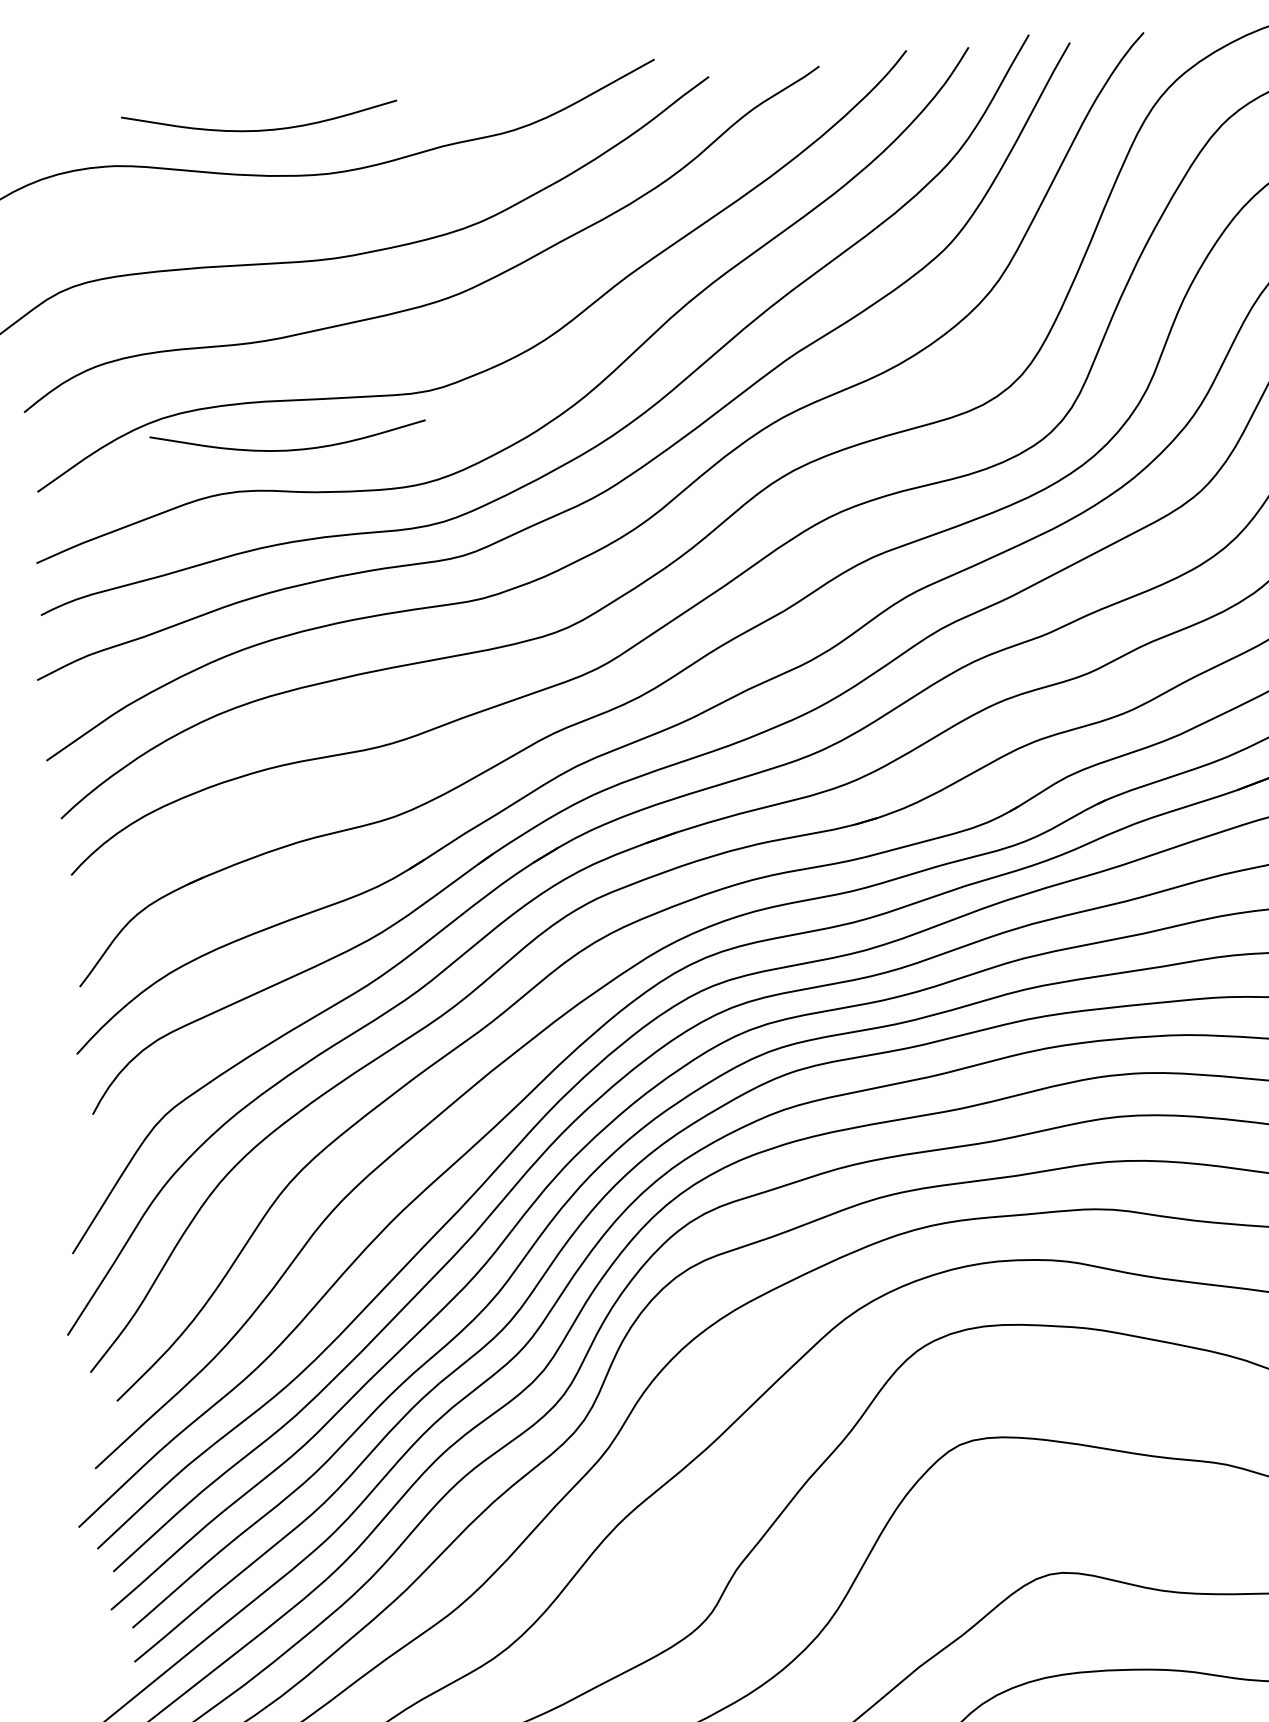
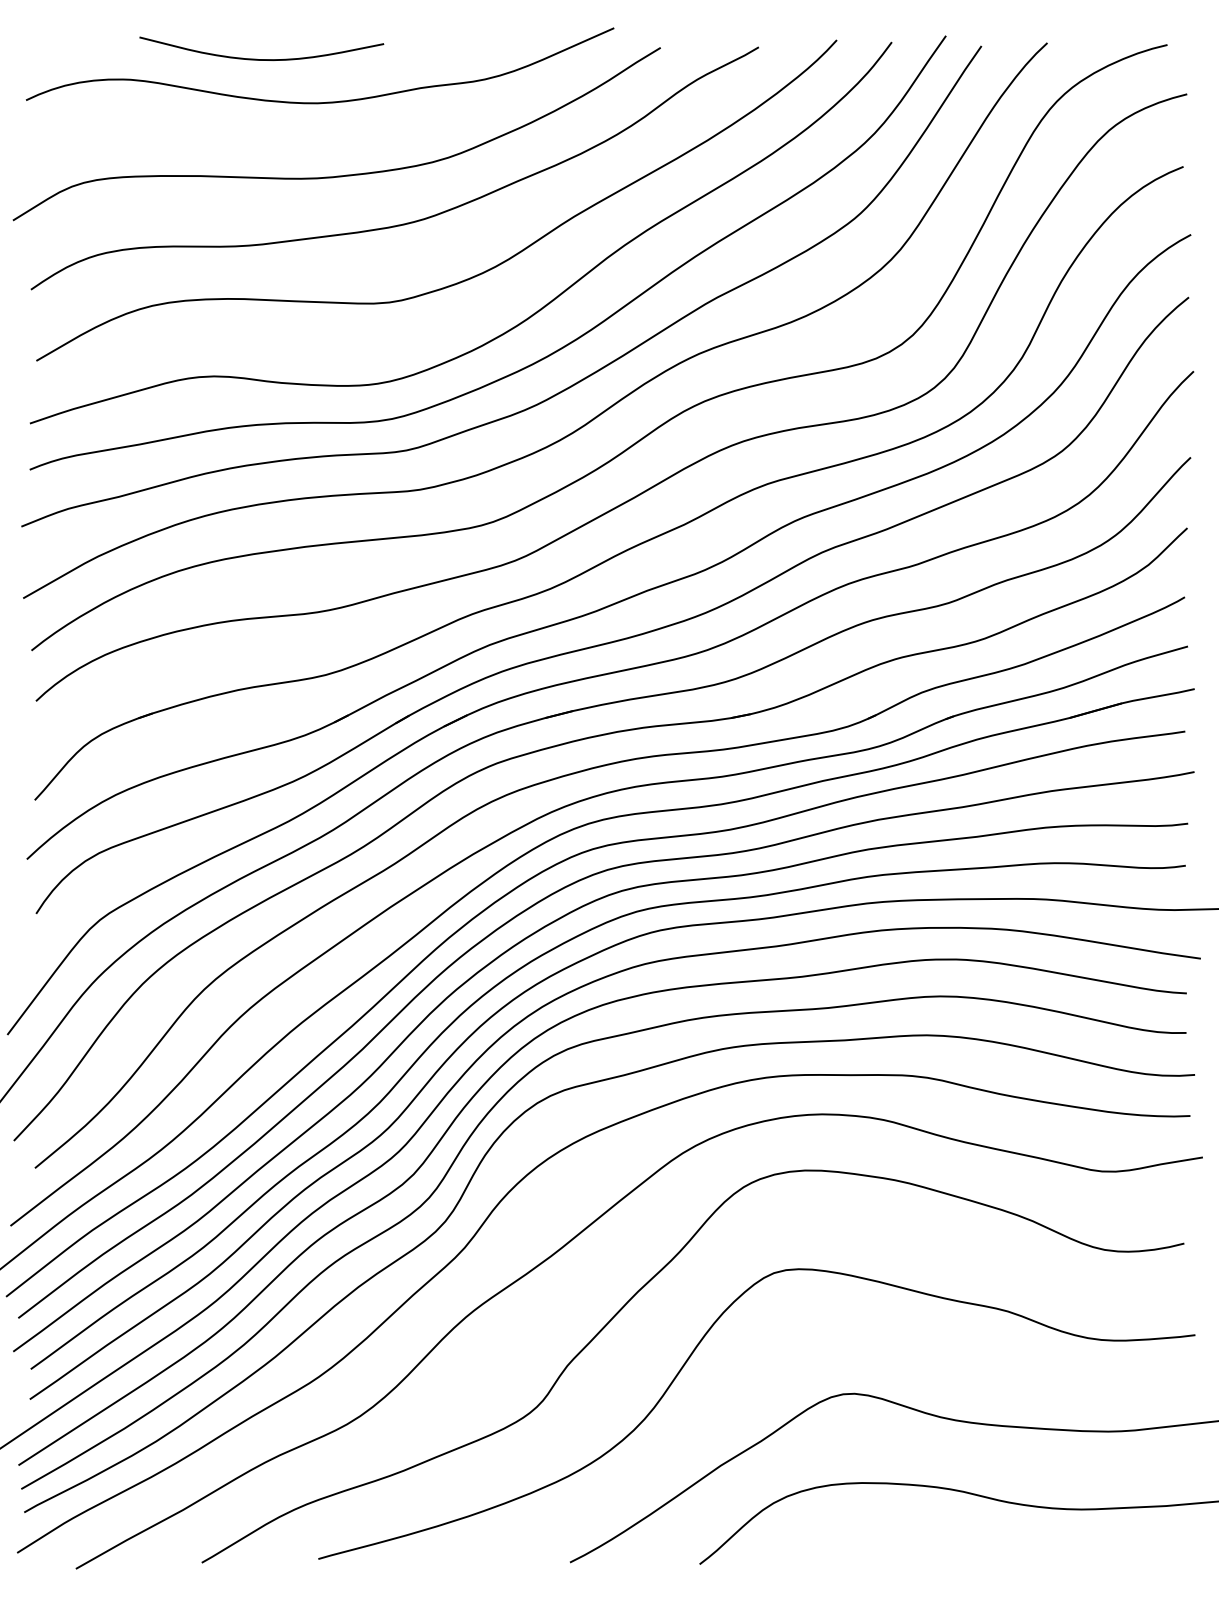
curve: (289, 449) -> (261, 343), removed

